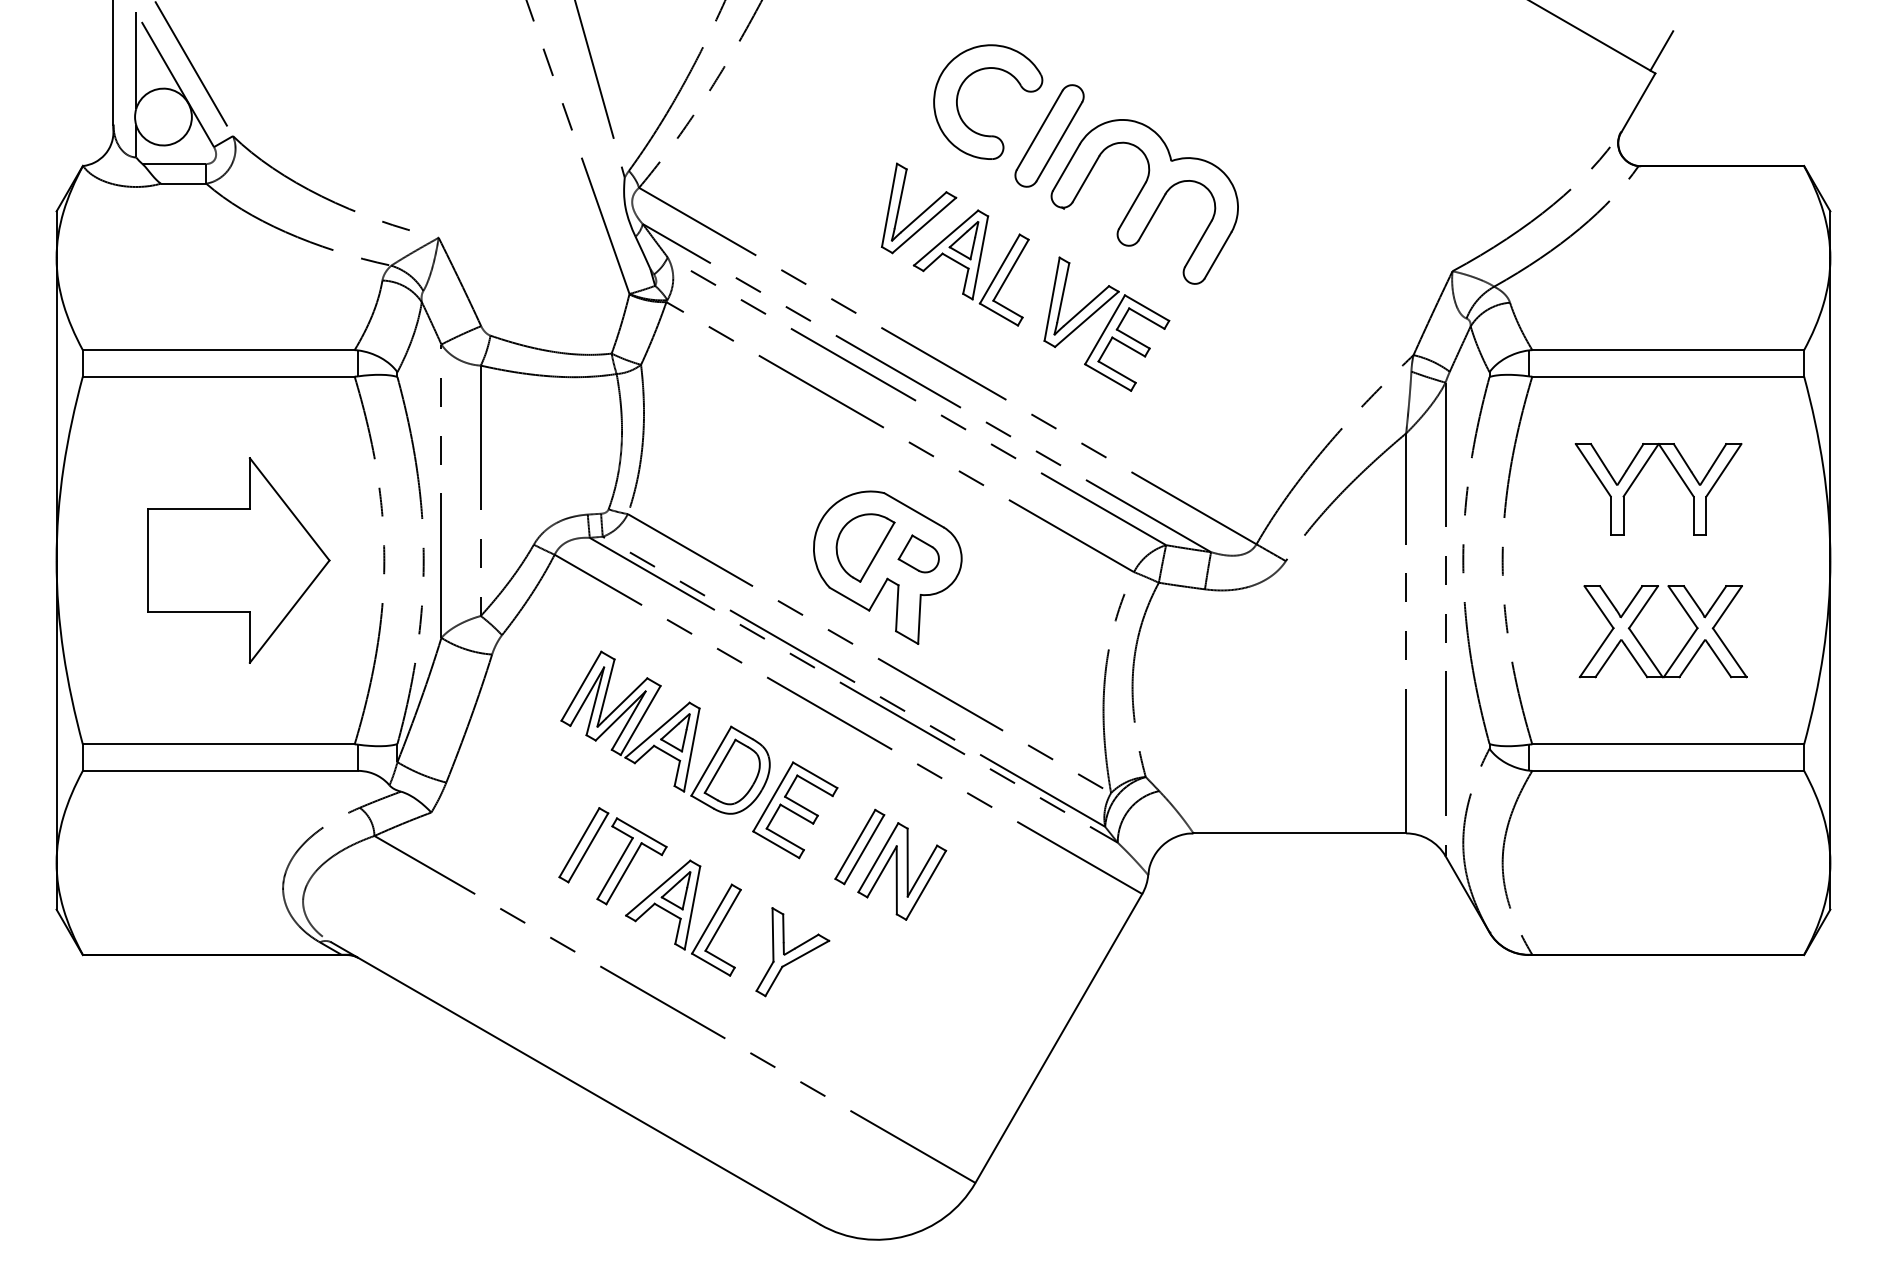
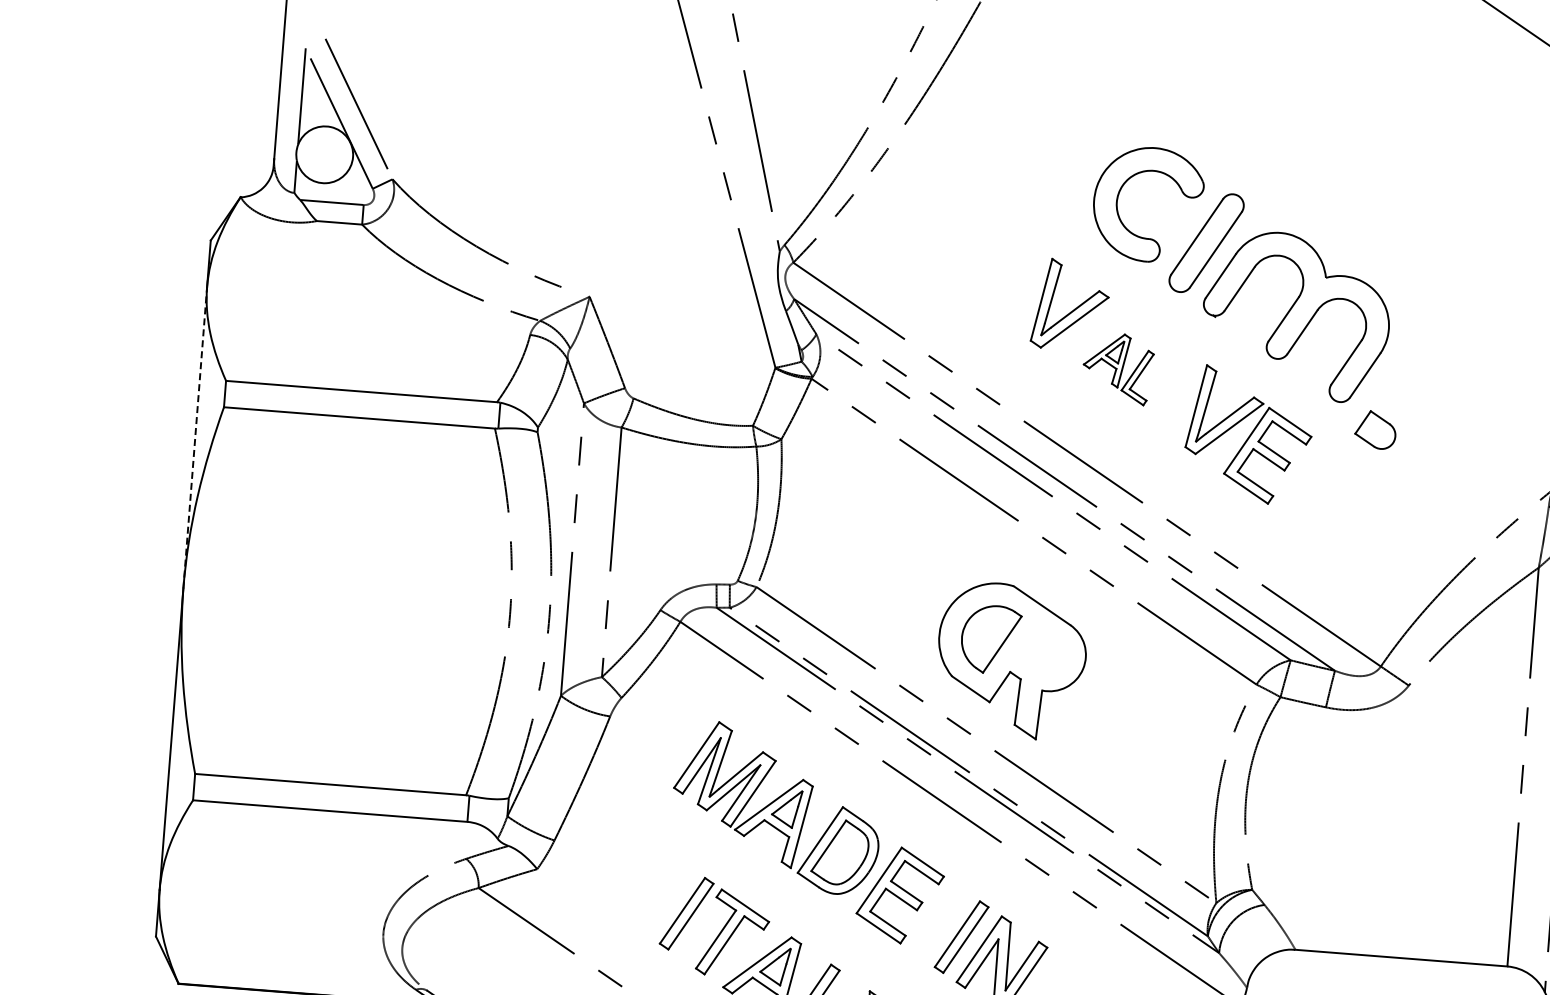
part: (970, 267) -> (1117, 368), size x0.6
line: (56, 408) -> (195, 436), solid -> dashed
part: (918, 553) -> (1375, 429), moved
part: (238, 560) -> (364, 602), removed

